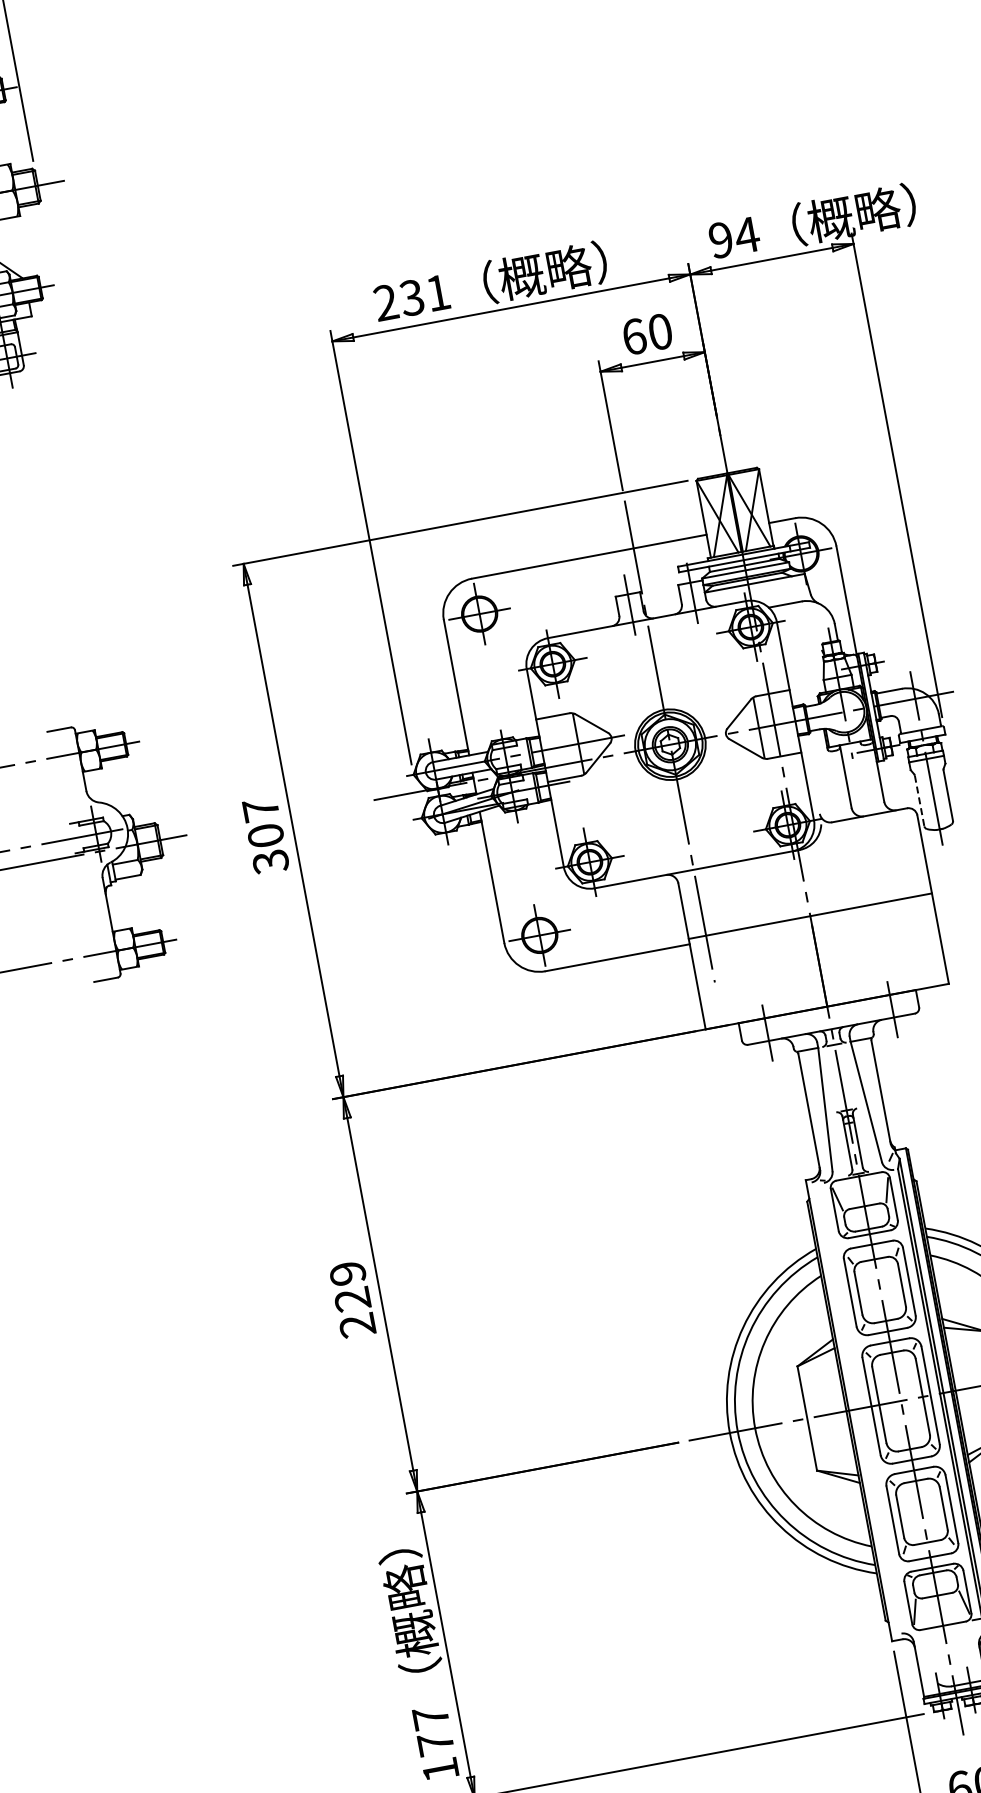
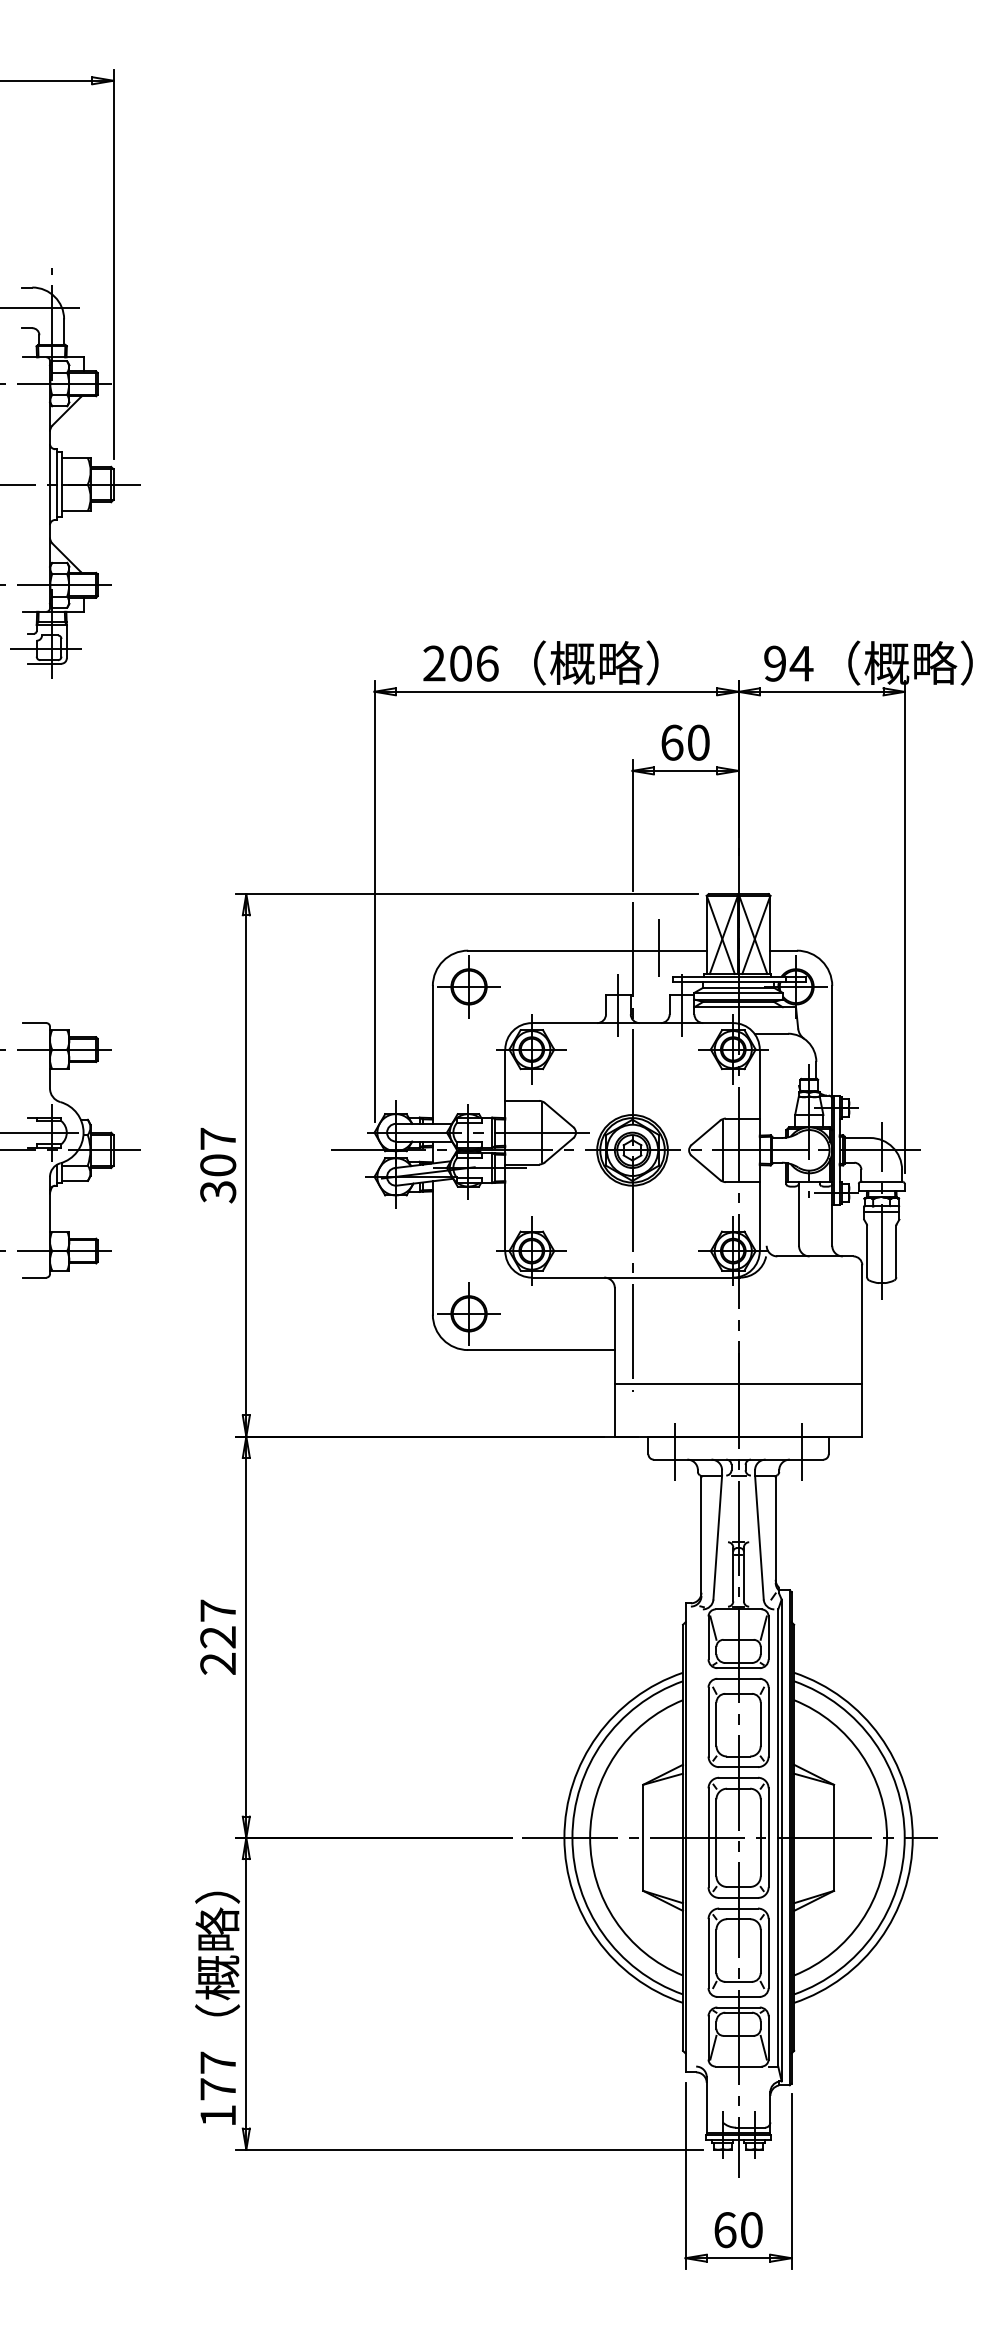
text: (424, 295) -> (473, 663), 231 -> 206
line: (659, 541) -> (659, 948), added
line: (919, 800) -> (867, 1251), dashed -> solid
line: (810, 916) -> (738, 1383), moved
text: (348, 1273) -> (218, 1610), 229 -> 227

